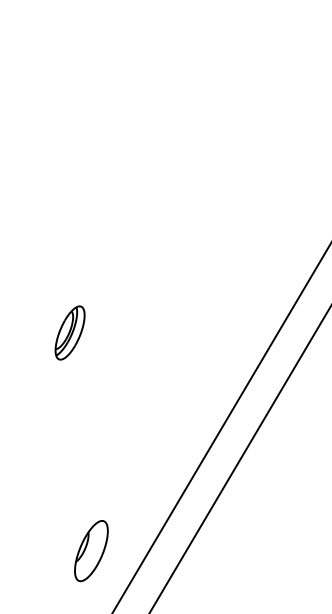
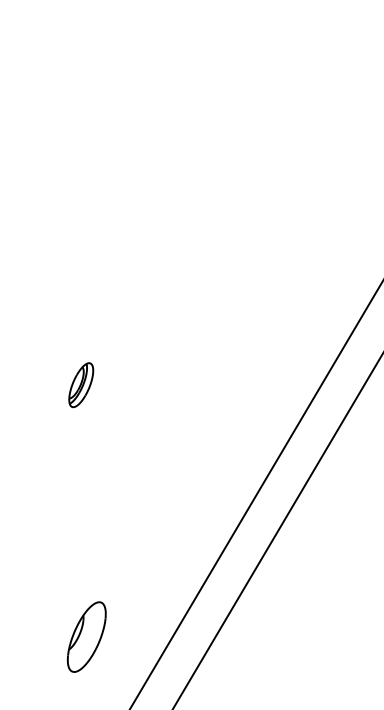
part: (70, 333) -> (81, 385), size x0.71
part: (91, 550) -> (86, 636), moved

